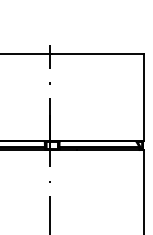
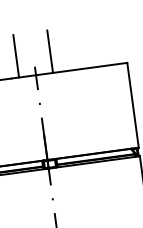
line: (32, 32) -> (15, 56), added
line: (67, 32) -> (49, 52), added

